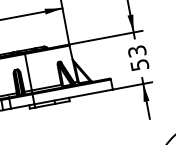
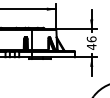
text: (137, 57) -> (91, 42), 53 -> 46

